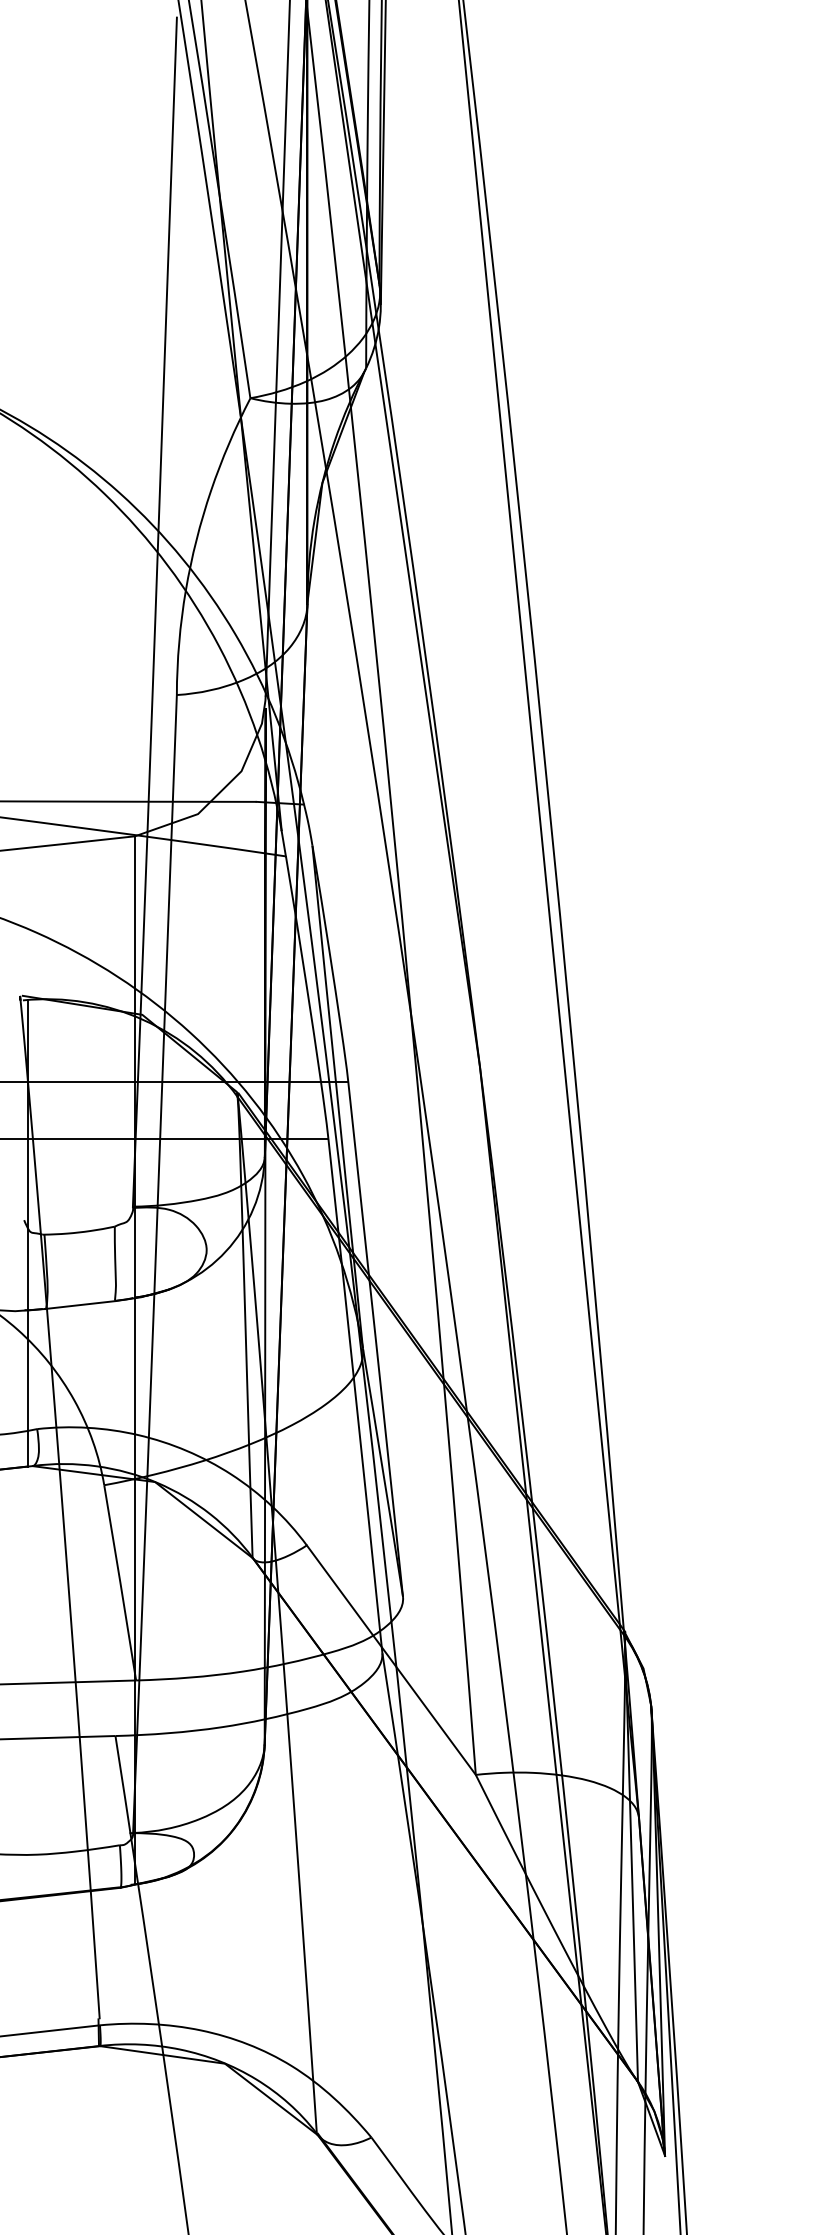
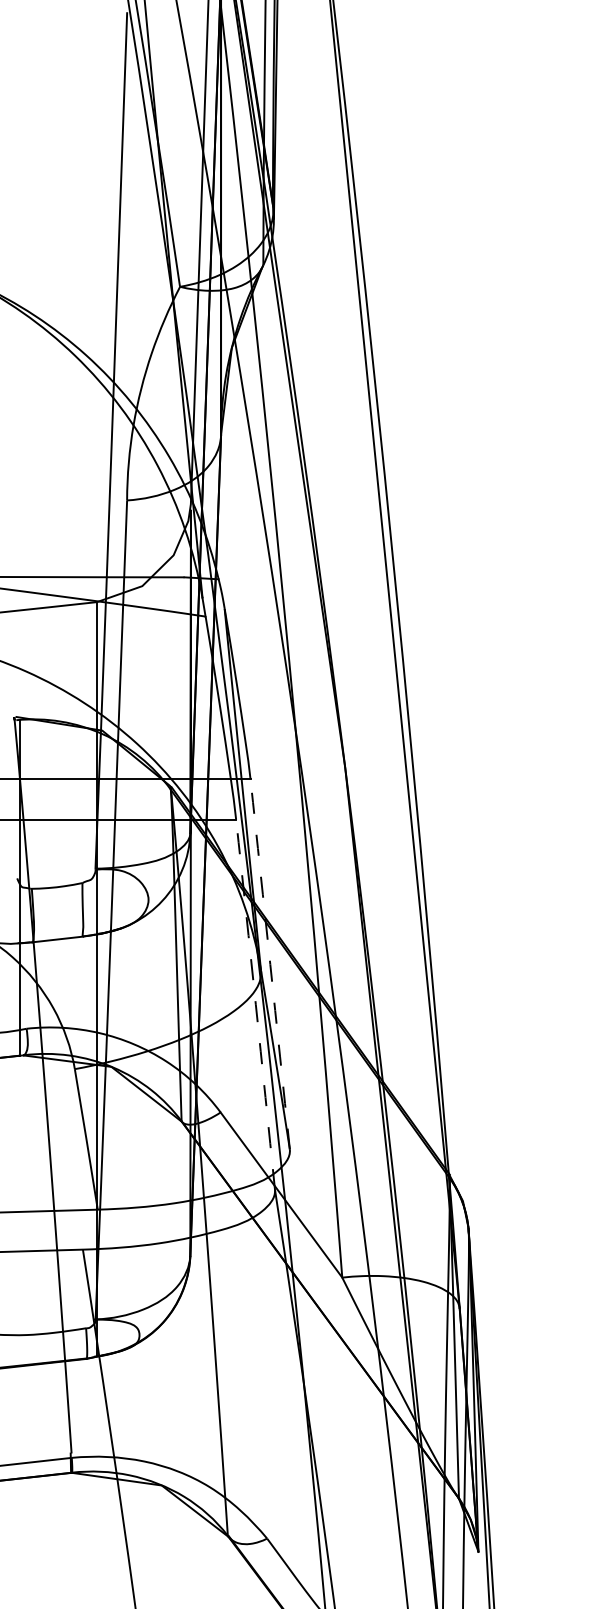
arc: (375, 1339) -> (270, 964), solid -> dashed
arc: (355, 1395) -> (255, 1004), solid -> dashed

